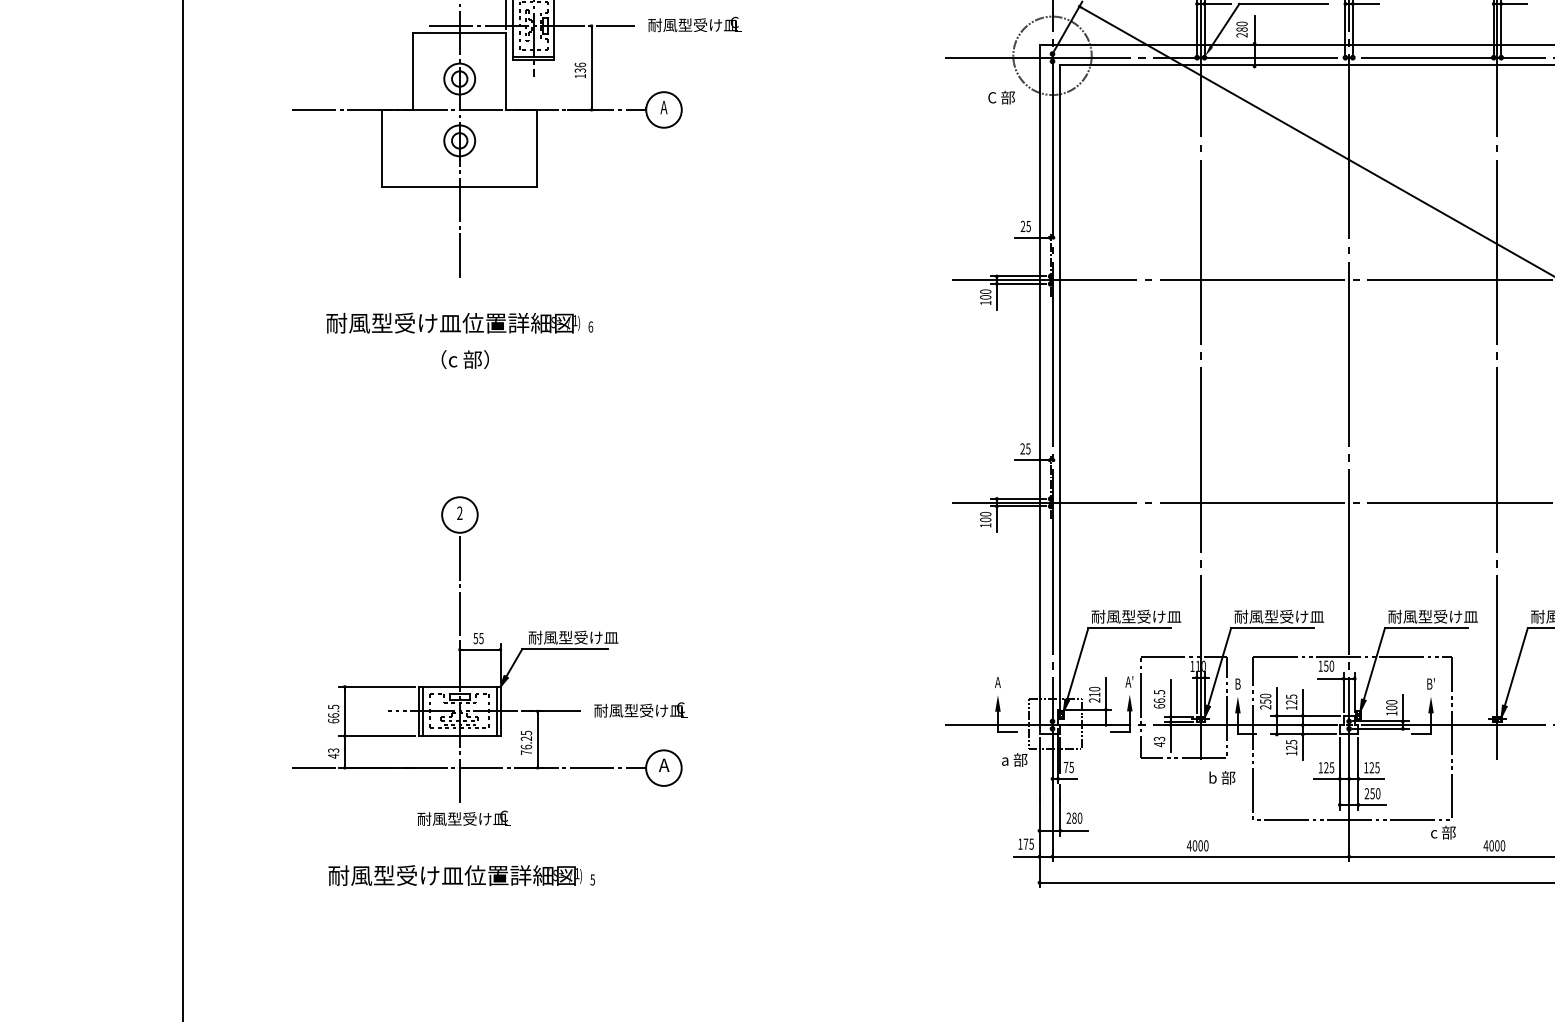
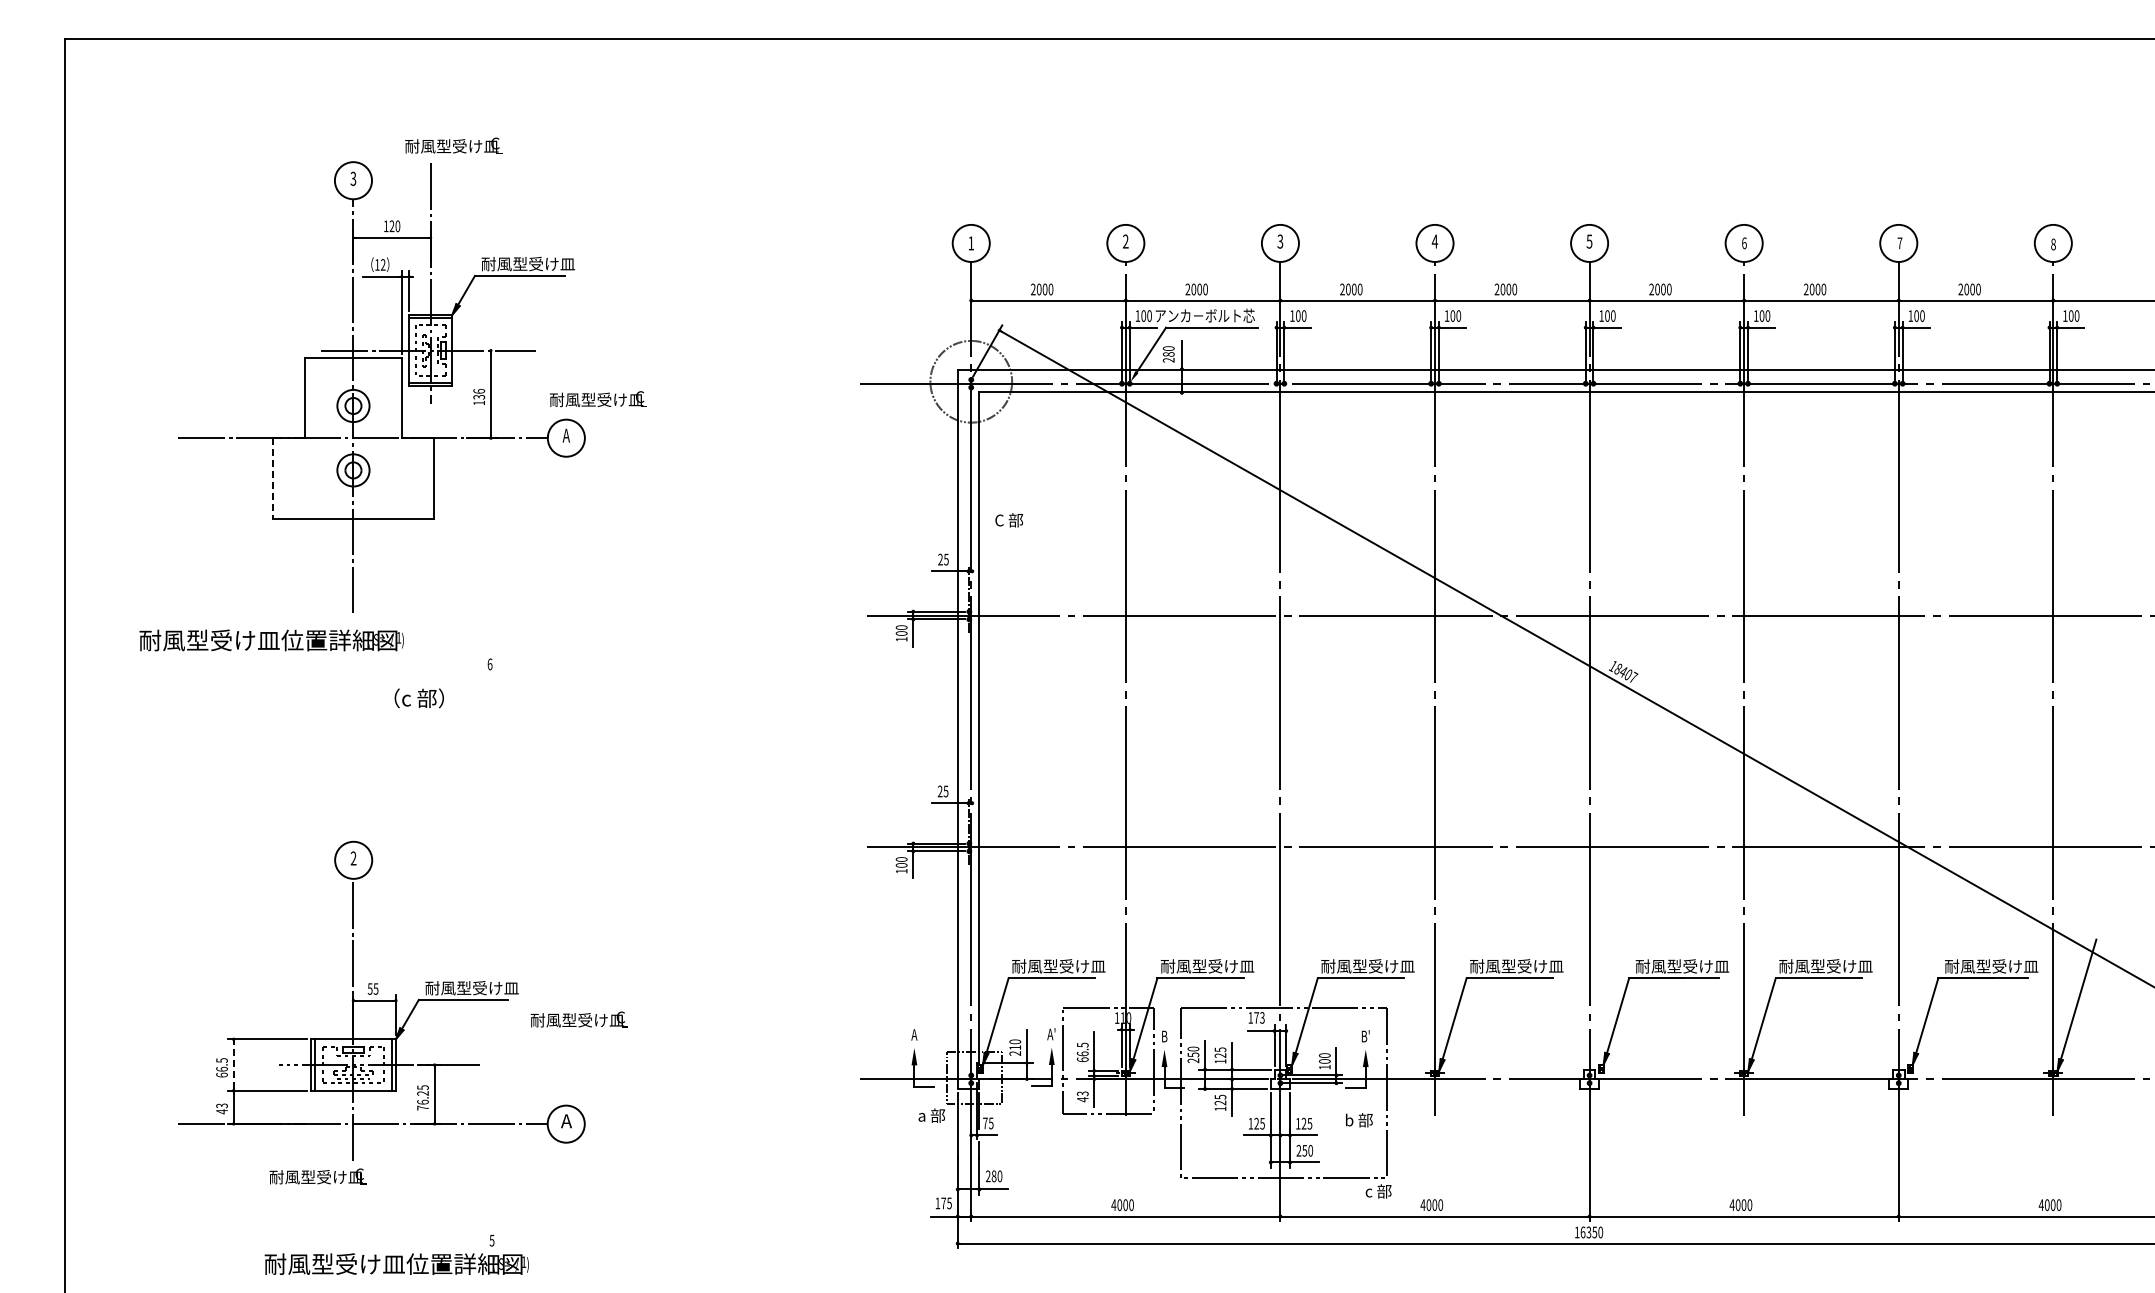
text: (694, 24) -> (598, 399), moved
text: (1001, 97) -> (1009, 520), moved
line: (382, 148) -> (272, 478), solid -> dashed
text: (453, 323) -> (271, 640), moved
text: (464, 359) -> (418, 698), moved
text: (1329, 665) -> (1259, 1017), 150 -> 173
text: (640, 709) -> (578, 1019), moved
line: (344, 711) -> (233, 1065), solid -> dashed
text: (1222, 778) -> (1359, 1120), moved
text: (463, 818) -> (317, 1176), moved
text: (454, 874) -> (396, 1263), moved

